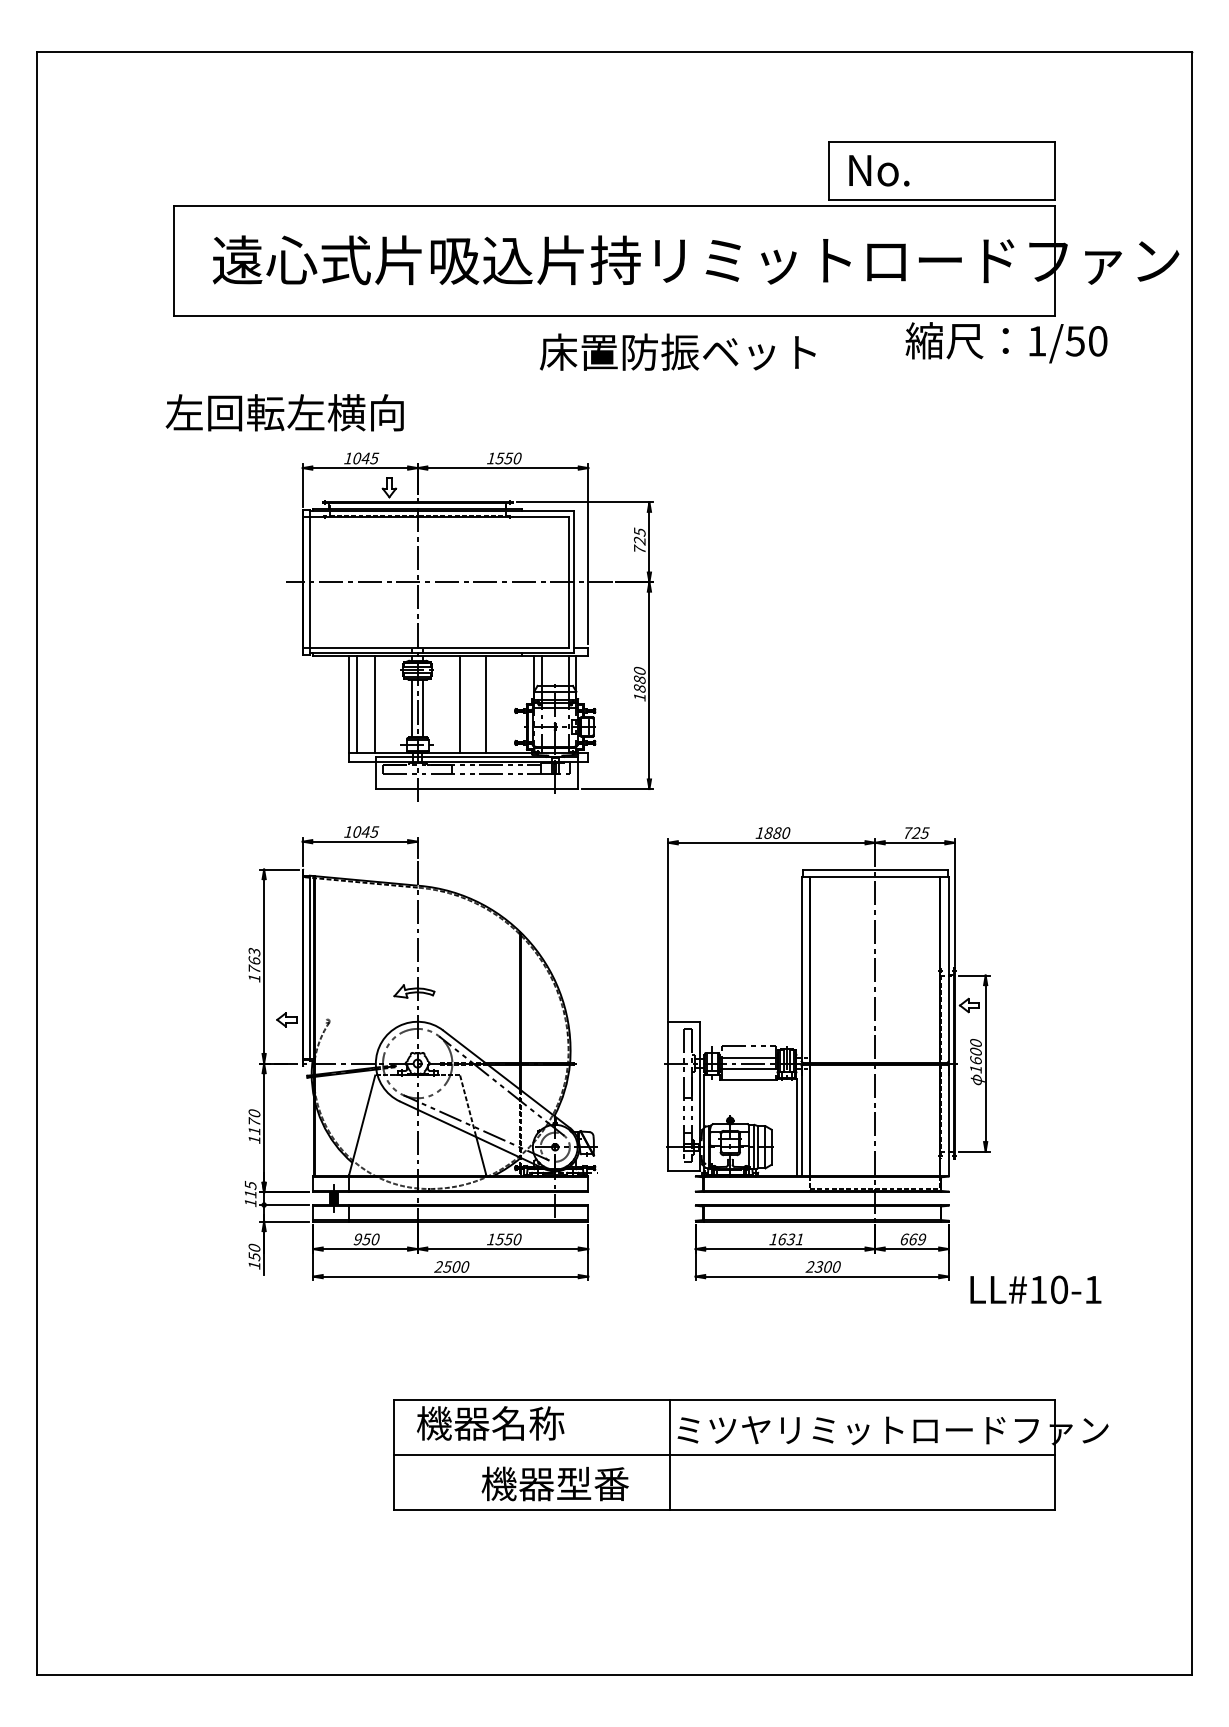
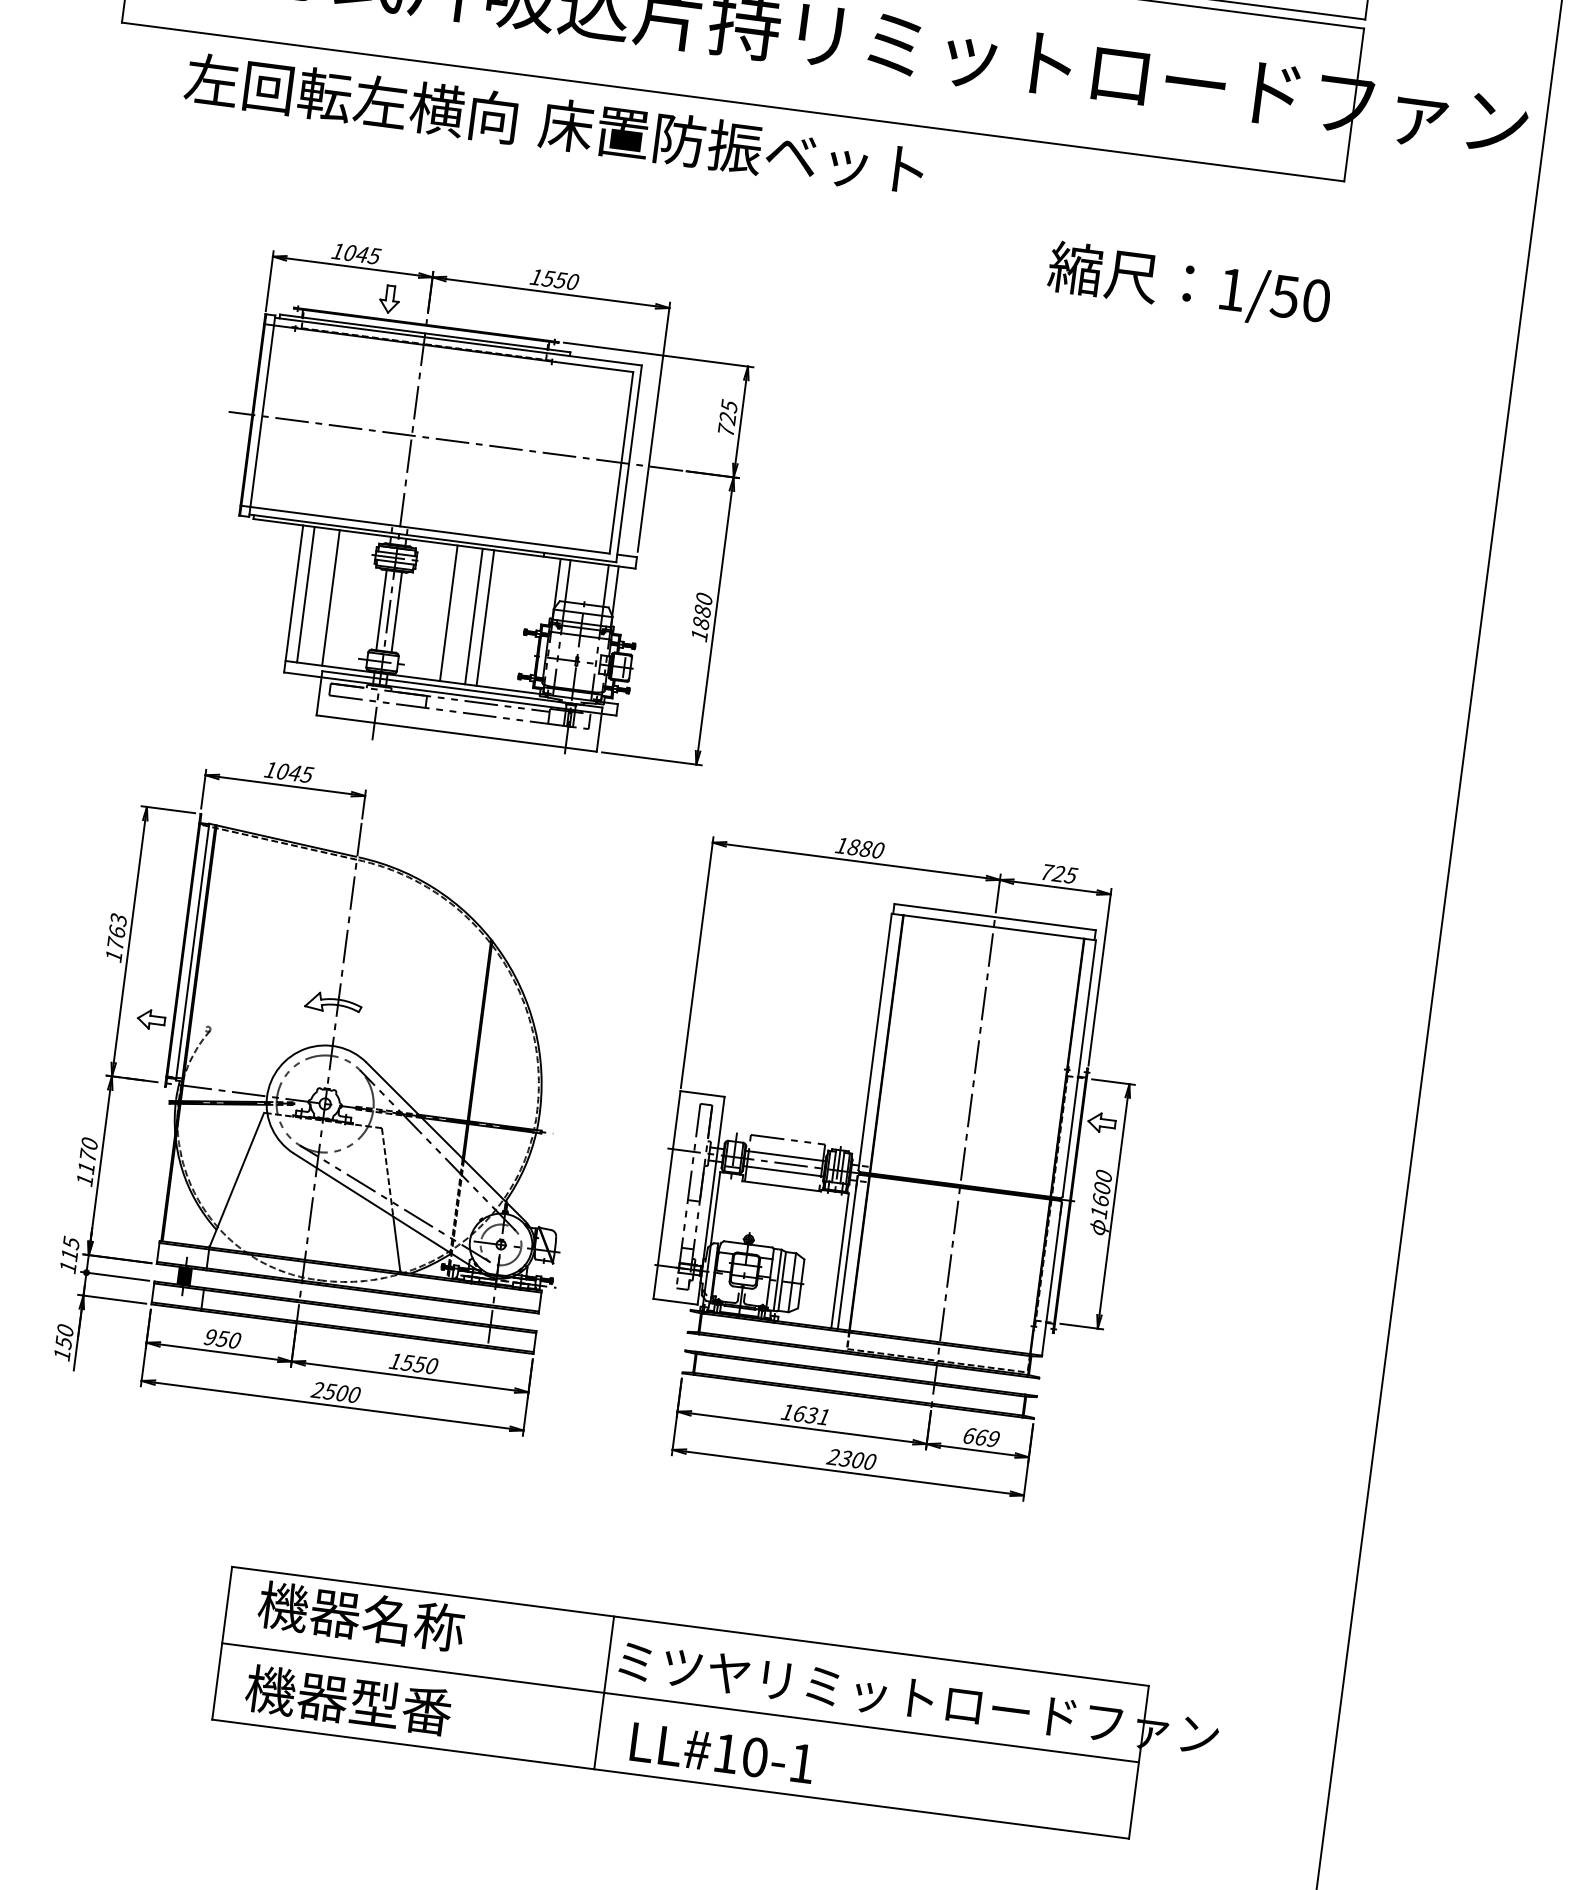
text: (1006, 342) -> (1189, 285), moved
text: (677, 351) -> (731, 145), moved
text: (284, 412) -> (351, 97), moved
line: (478, 704) -> (474, 616), added
text: (1035, 1289) -> (722, 1752), moved
text: (554, 1483) -> (347, 1699), moved

